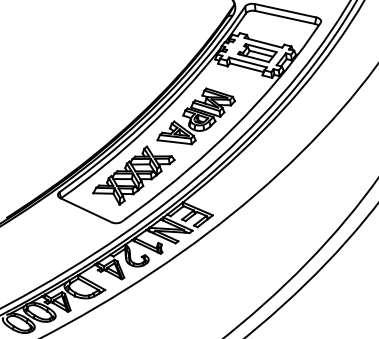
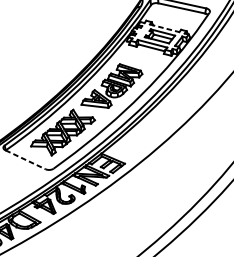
line: (263, 42) -> (164, 28), solid -> dashed
line: (86, 210) -> (25, 159), solid -> dashed

